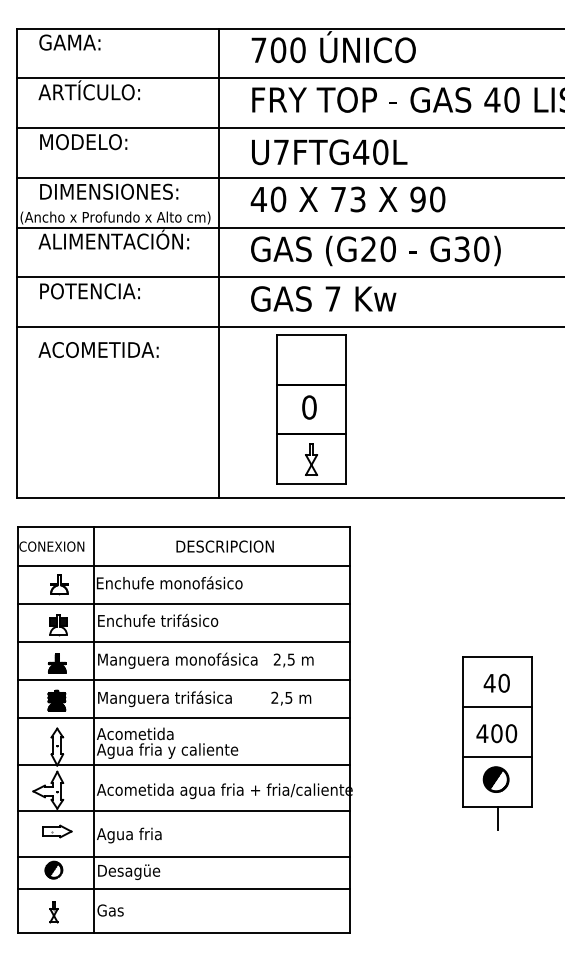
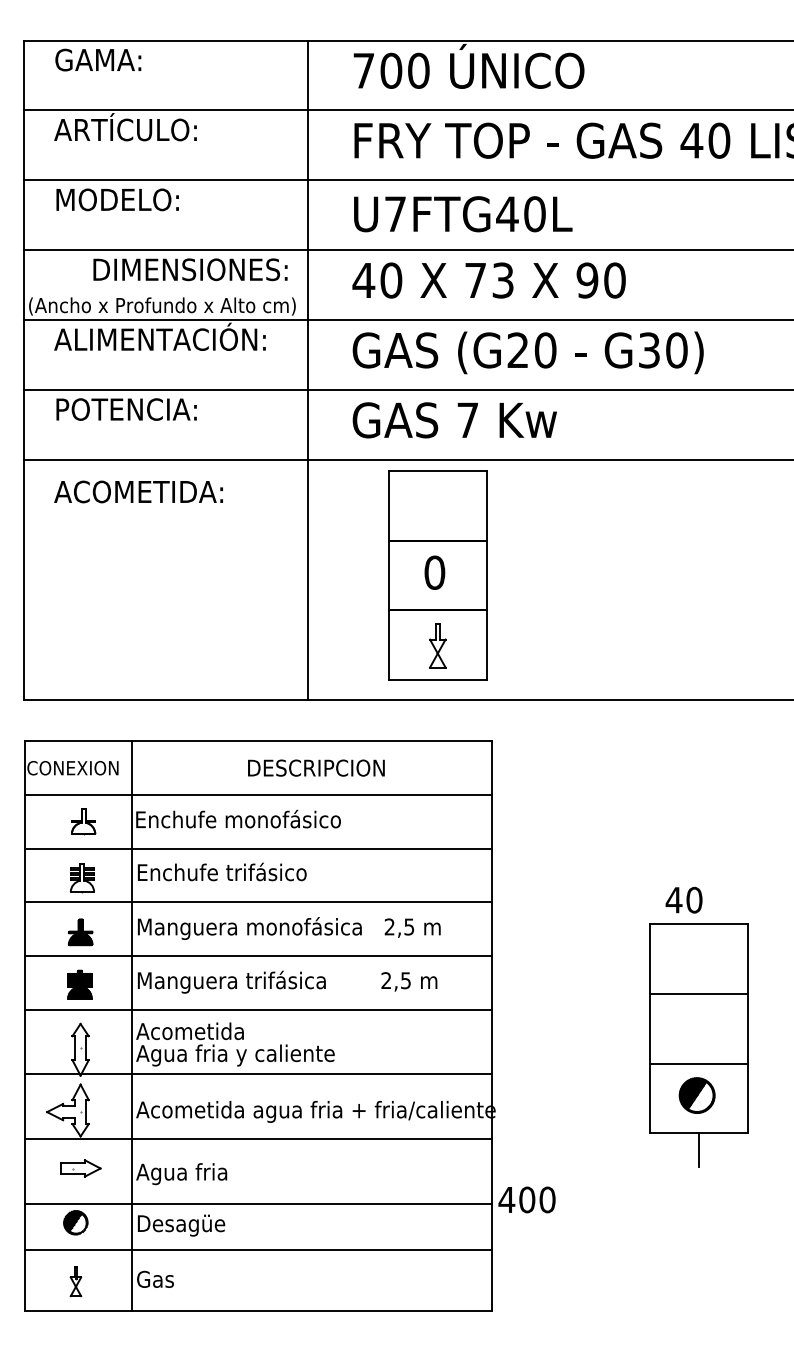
text: (109, 191) -> (190, 269), moved
text: (496, 682) -> (683, 899), moved
text: (496, 733) -> (526, 1199), moved

